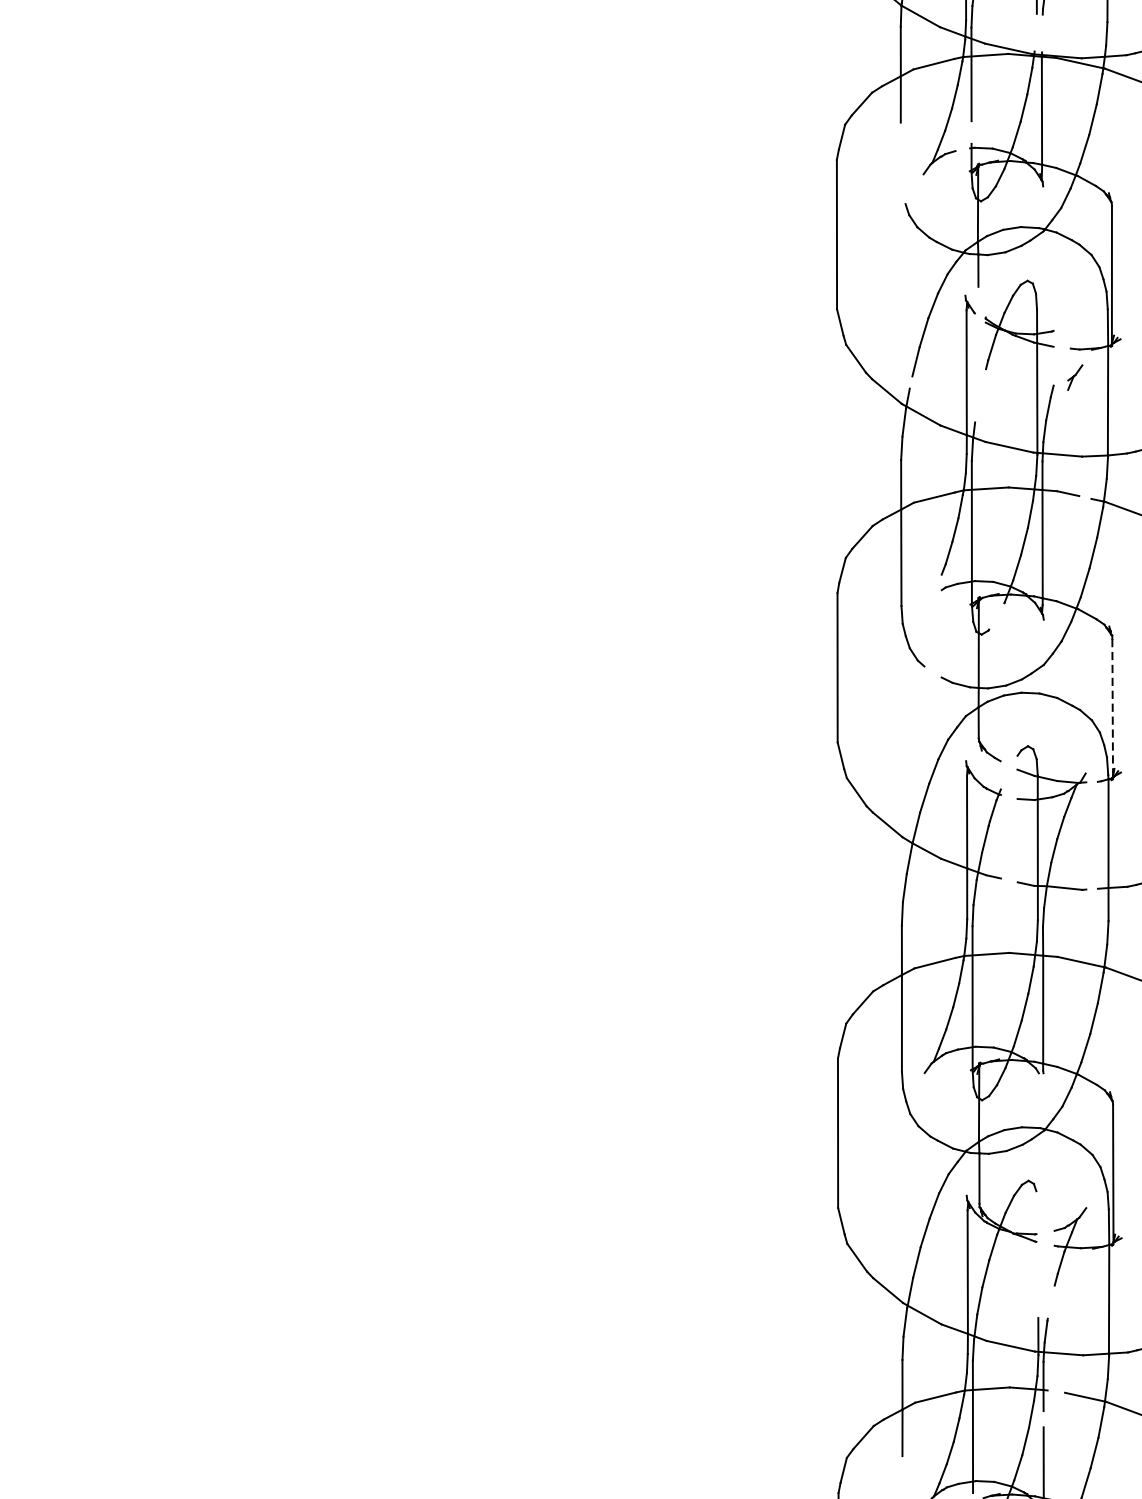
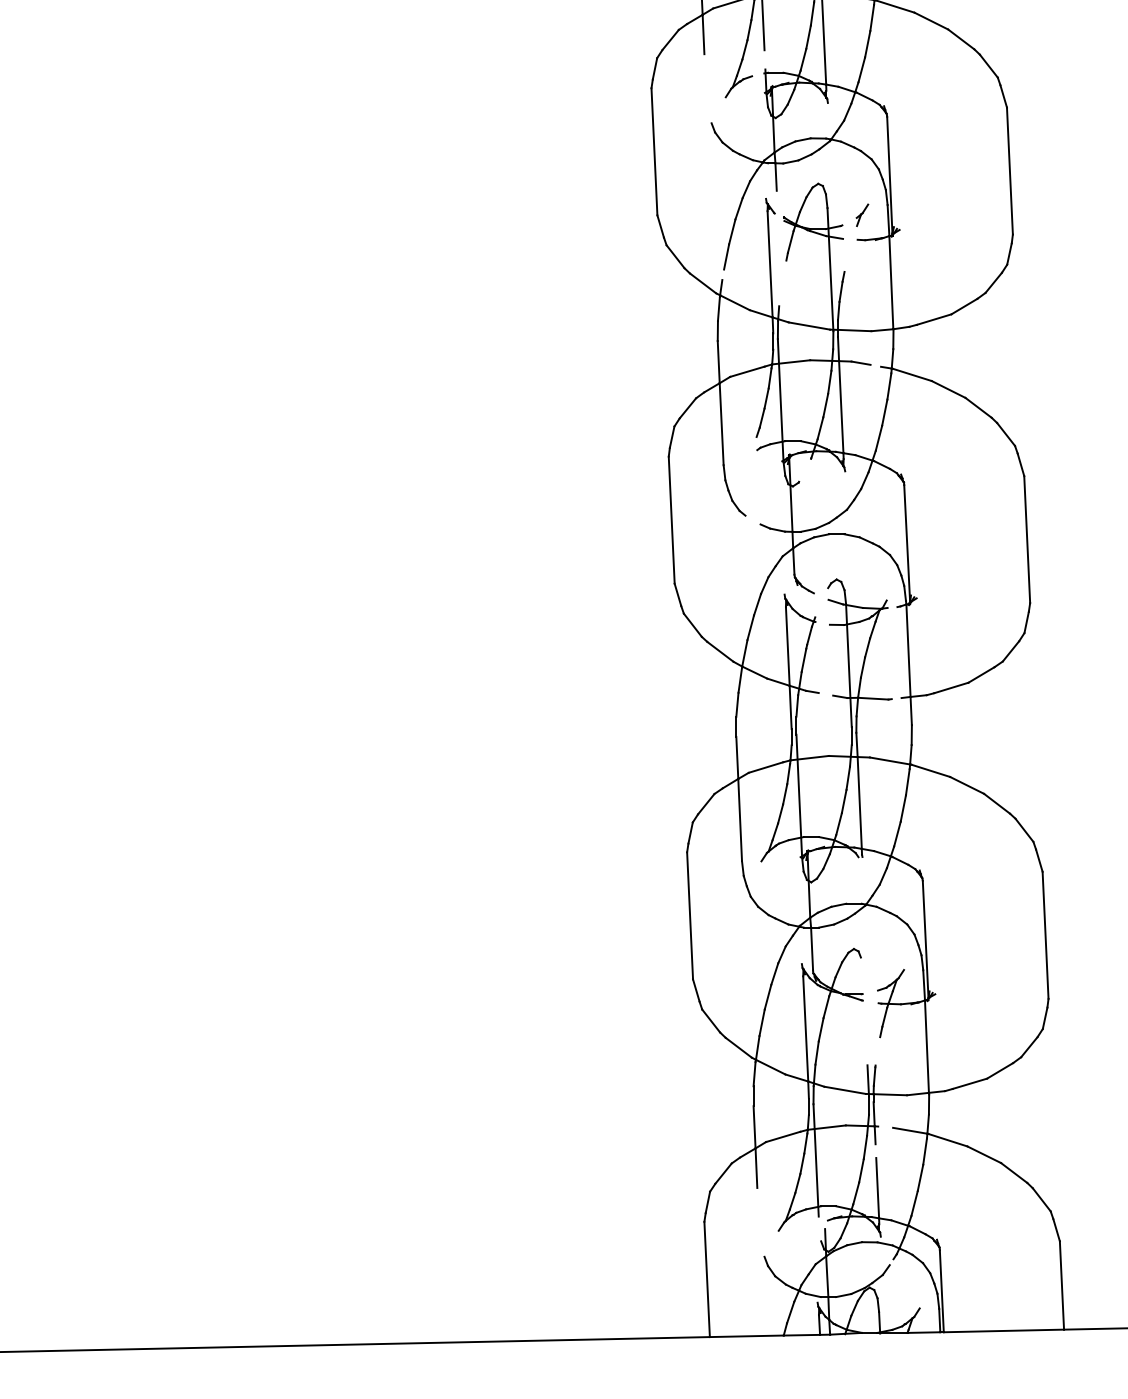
part: (1075, 376) -> (862, 214), moved
line: (1113, 707) -> (907, 543), dashed -> solid

